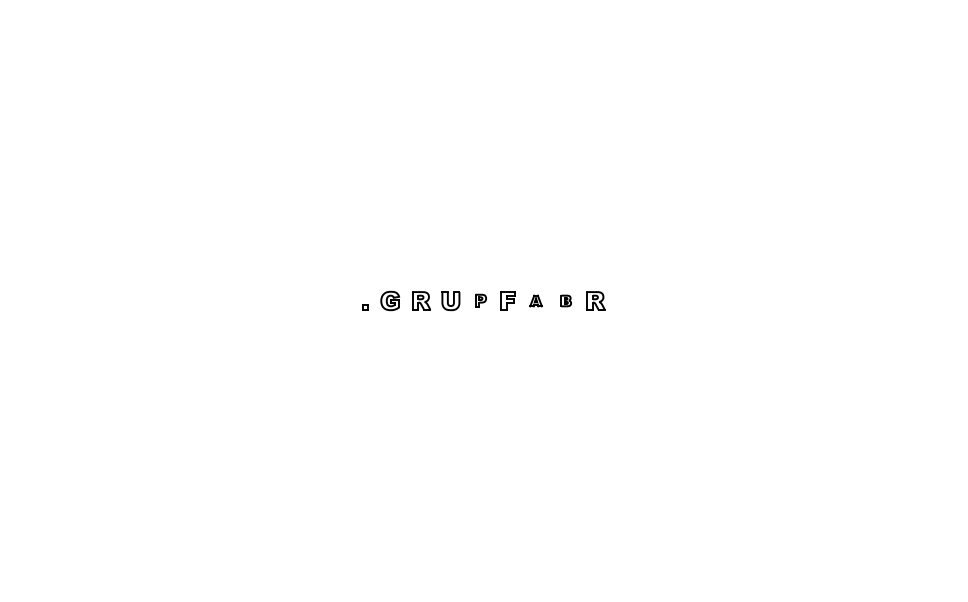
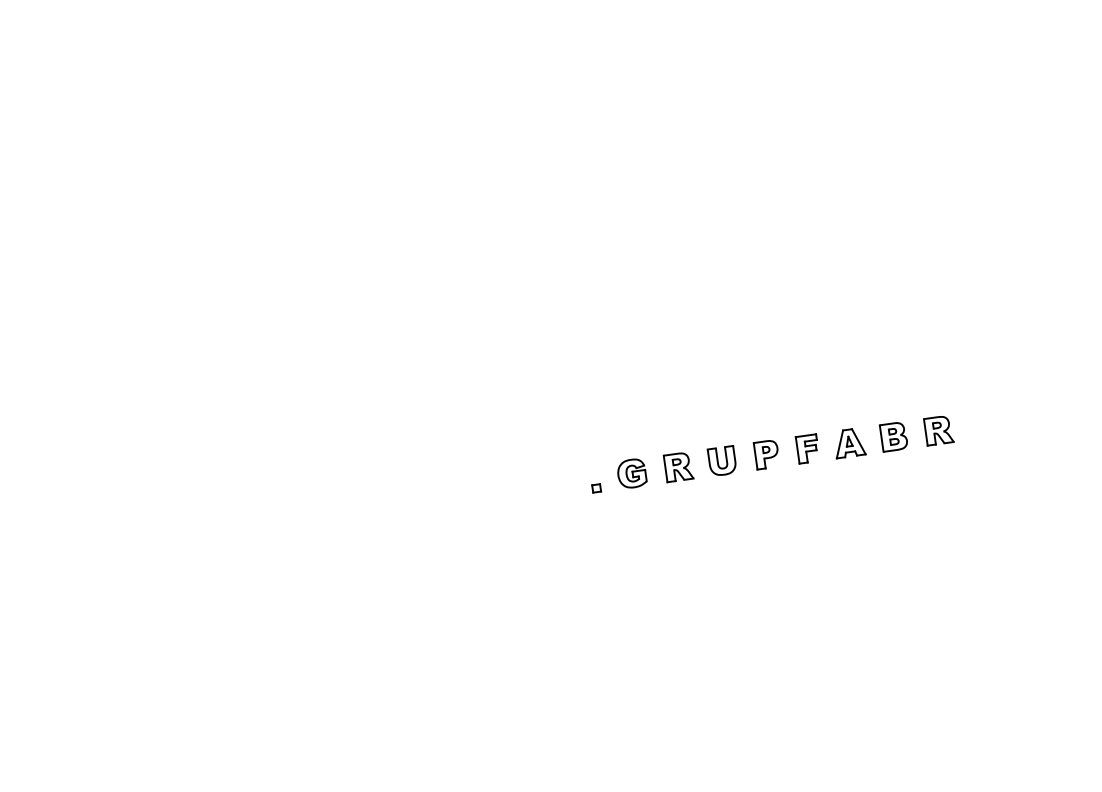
part: (480, 300) -> (766, 454), size x1.43
part: (535, 300) -> (848, 442), size x1.67
part: (566, 300) -> (894, 436), size x1.67

